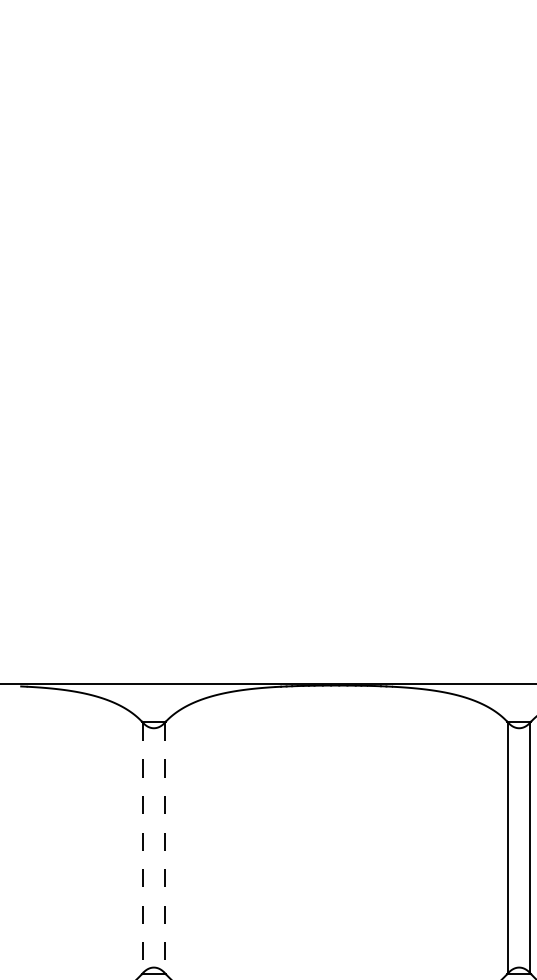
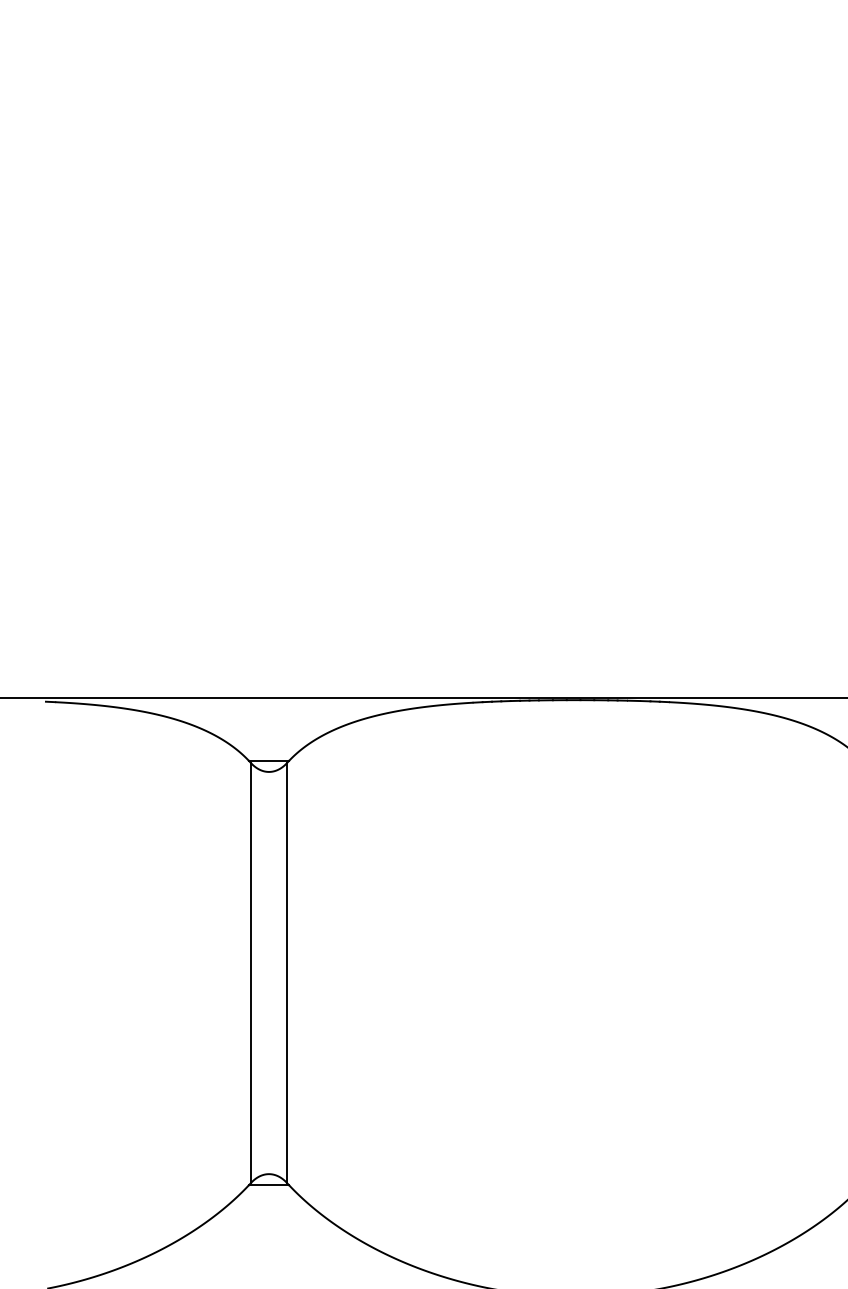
line: (143, 847) -> (251, 972), dashed -> solid
line: (164, 847) -> (286, 972), dashed -> solid

